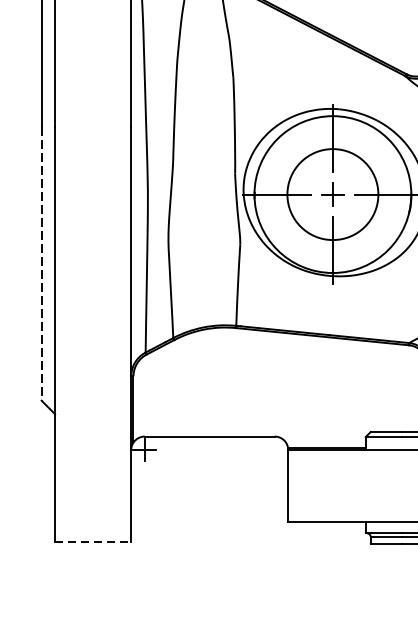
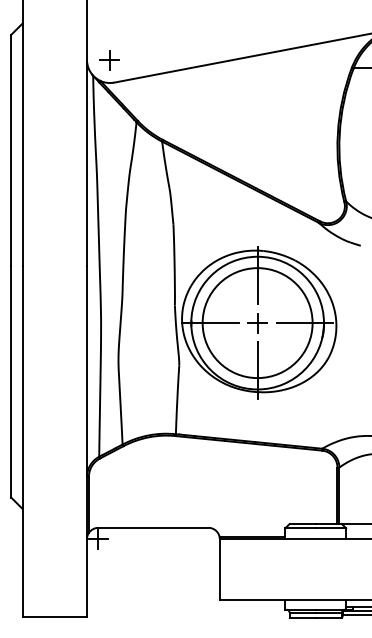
circle: (332, 195) -> (257, 323), size x1.43
line: (41, 263) -> (11, 381), dashed -> solid
line: (94, 541) -> (55, 616), dashed -> solid

